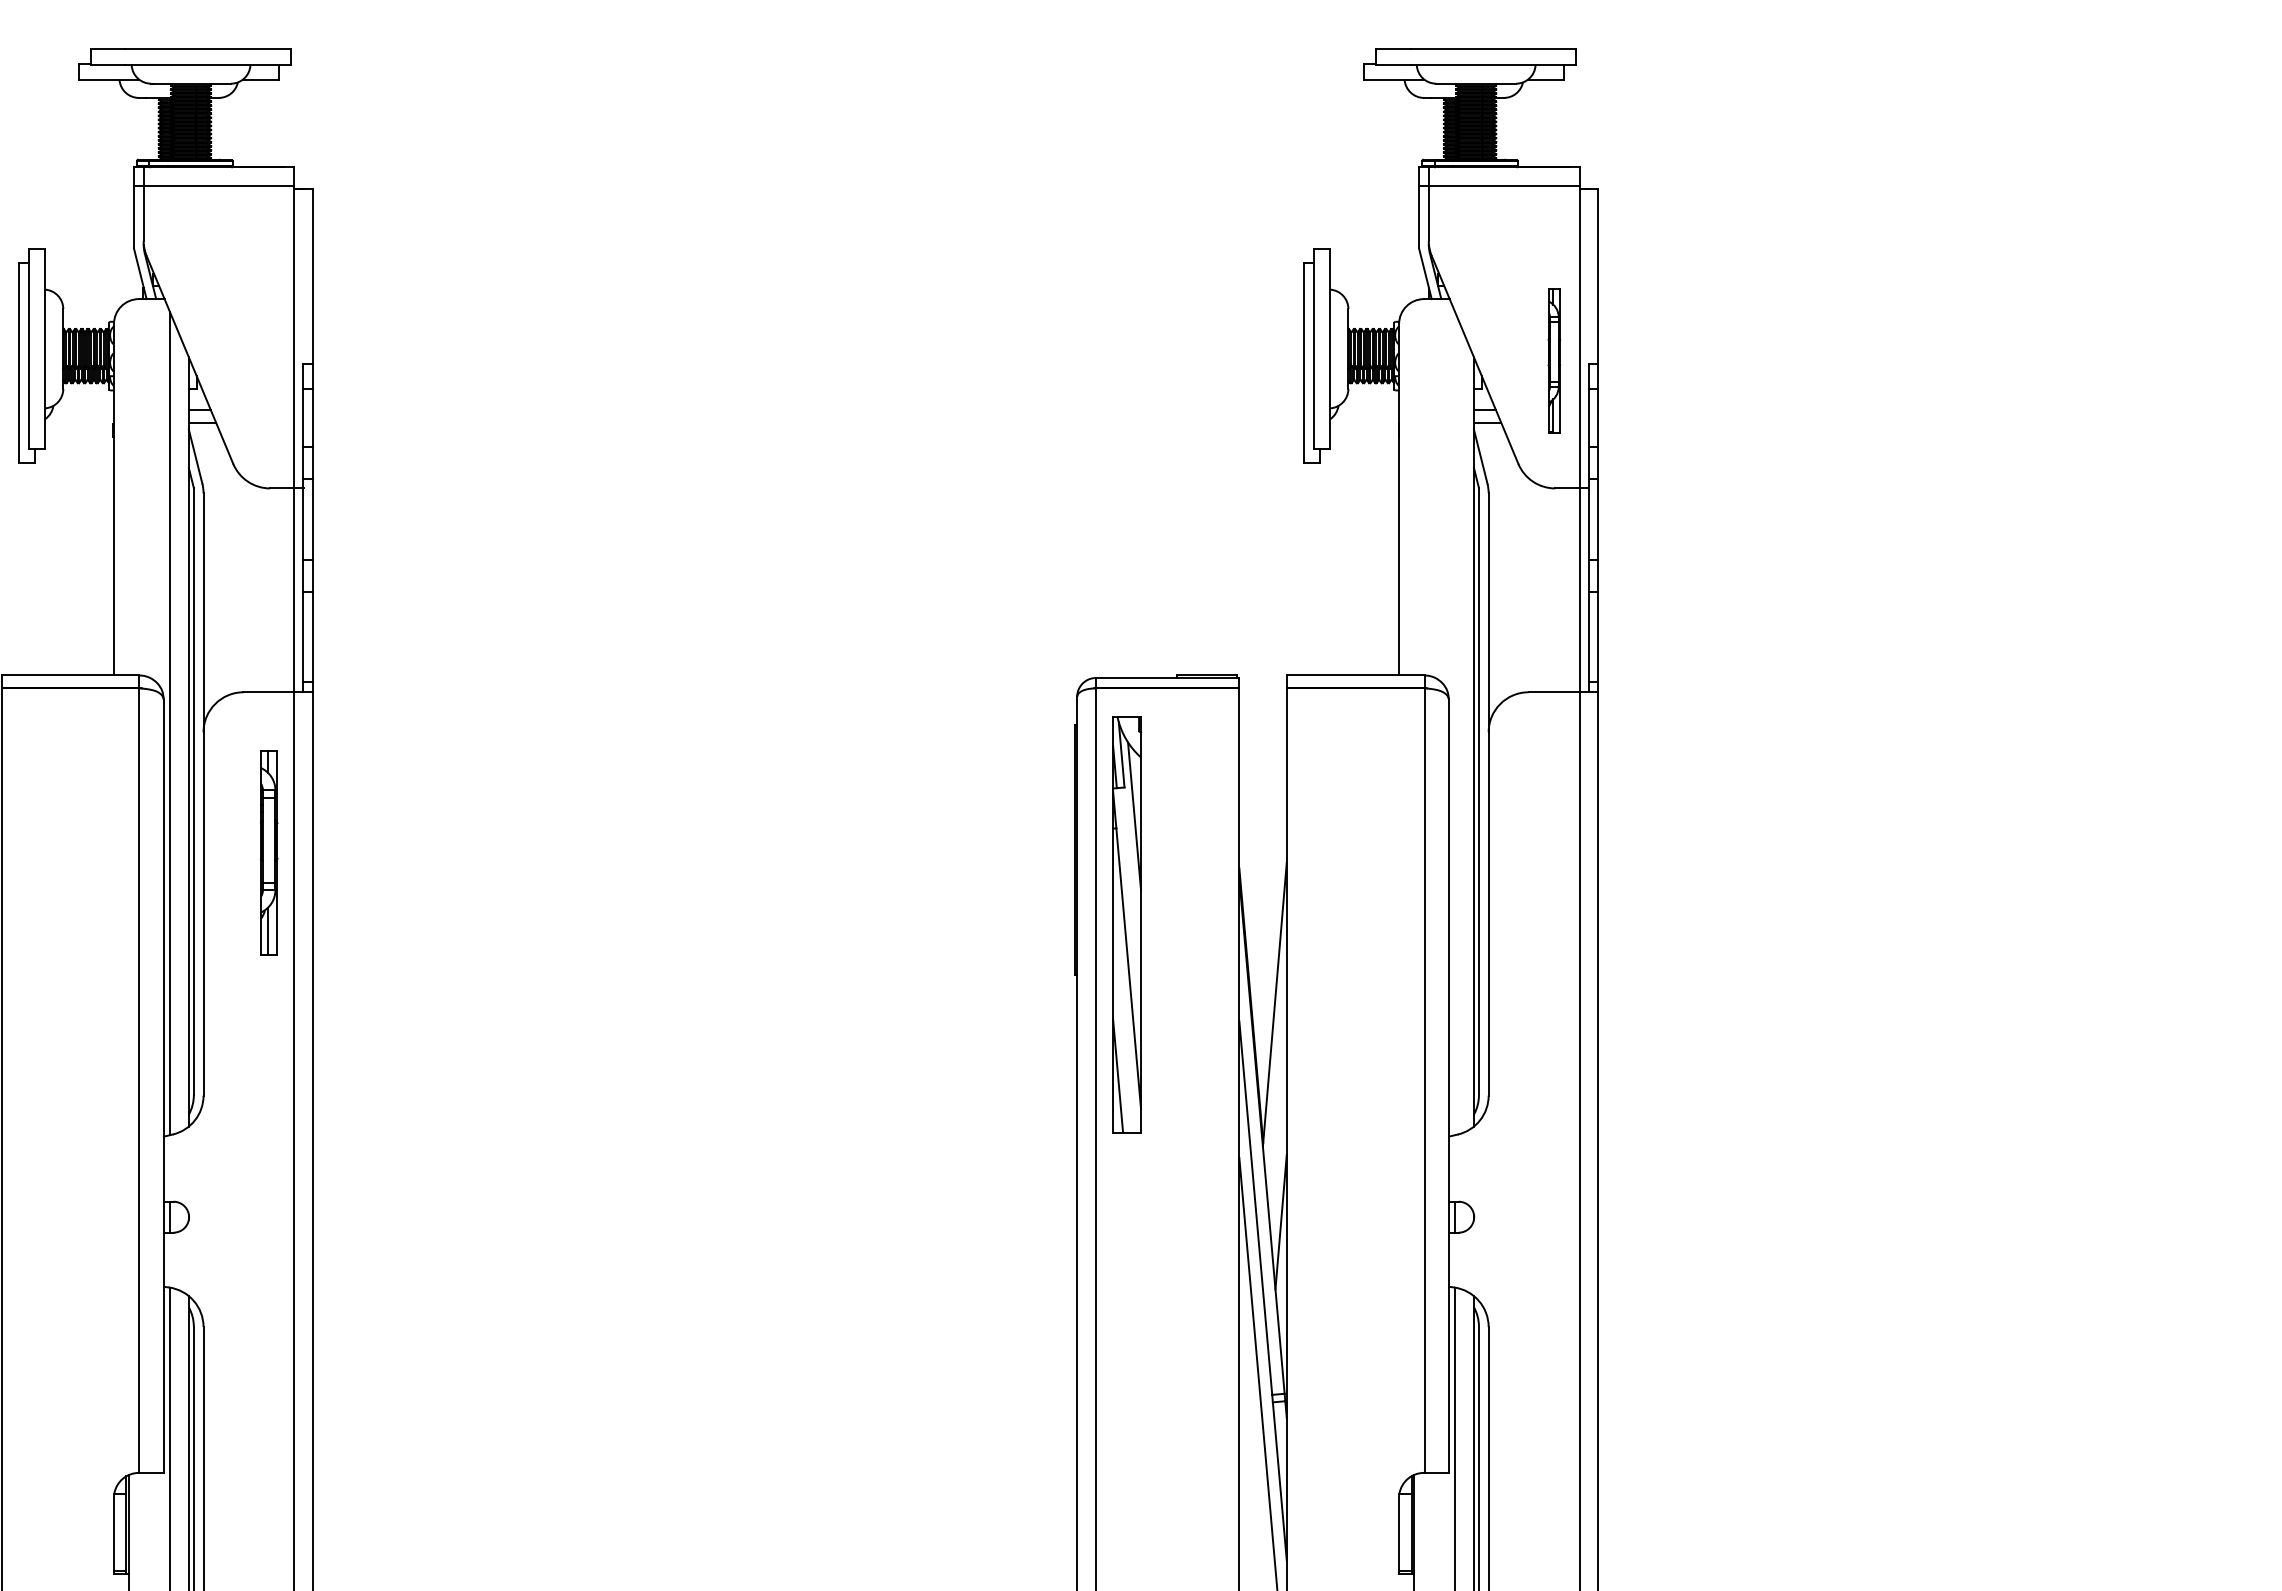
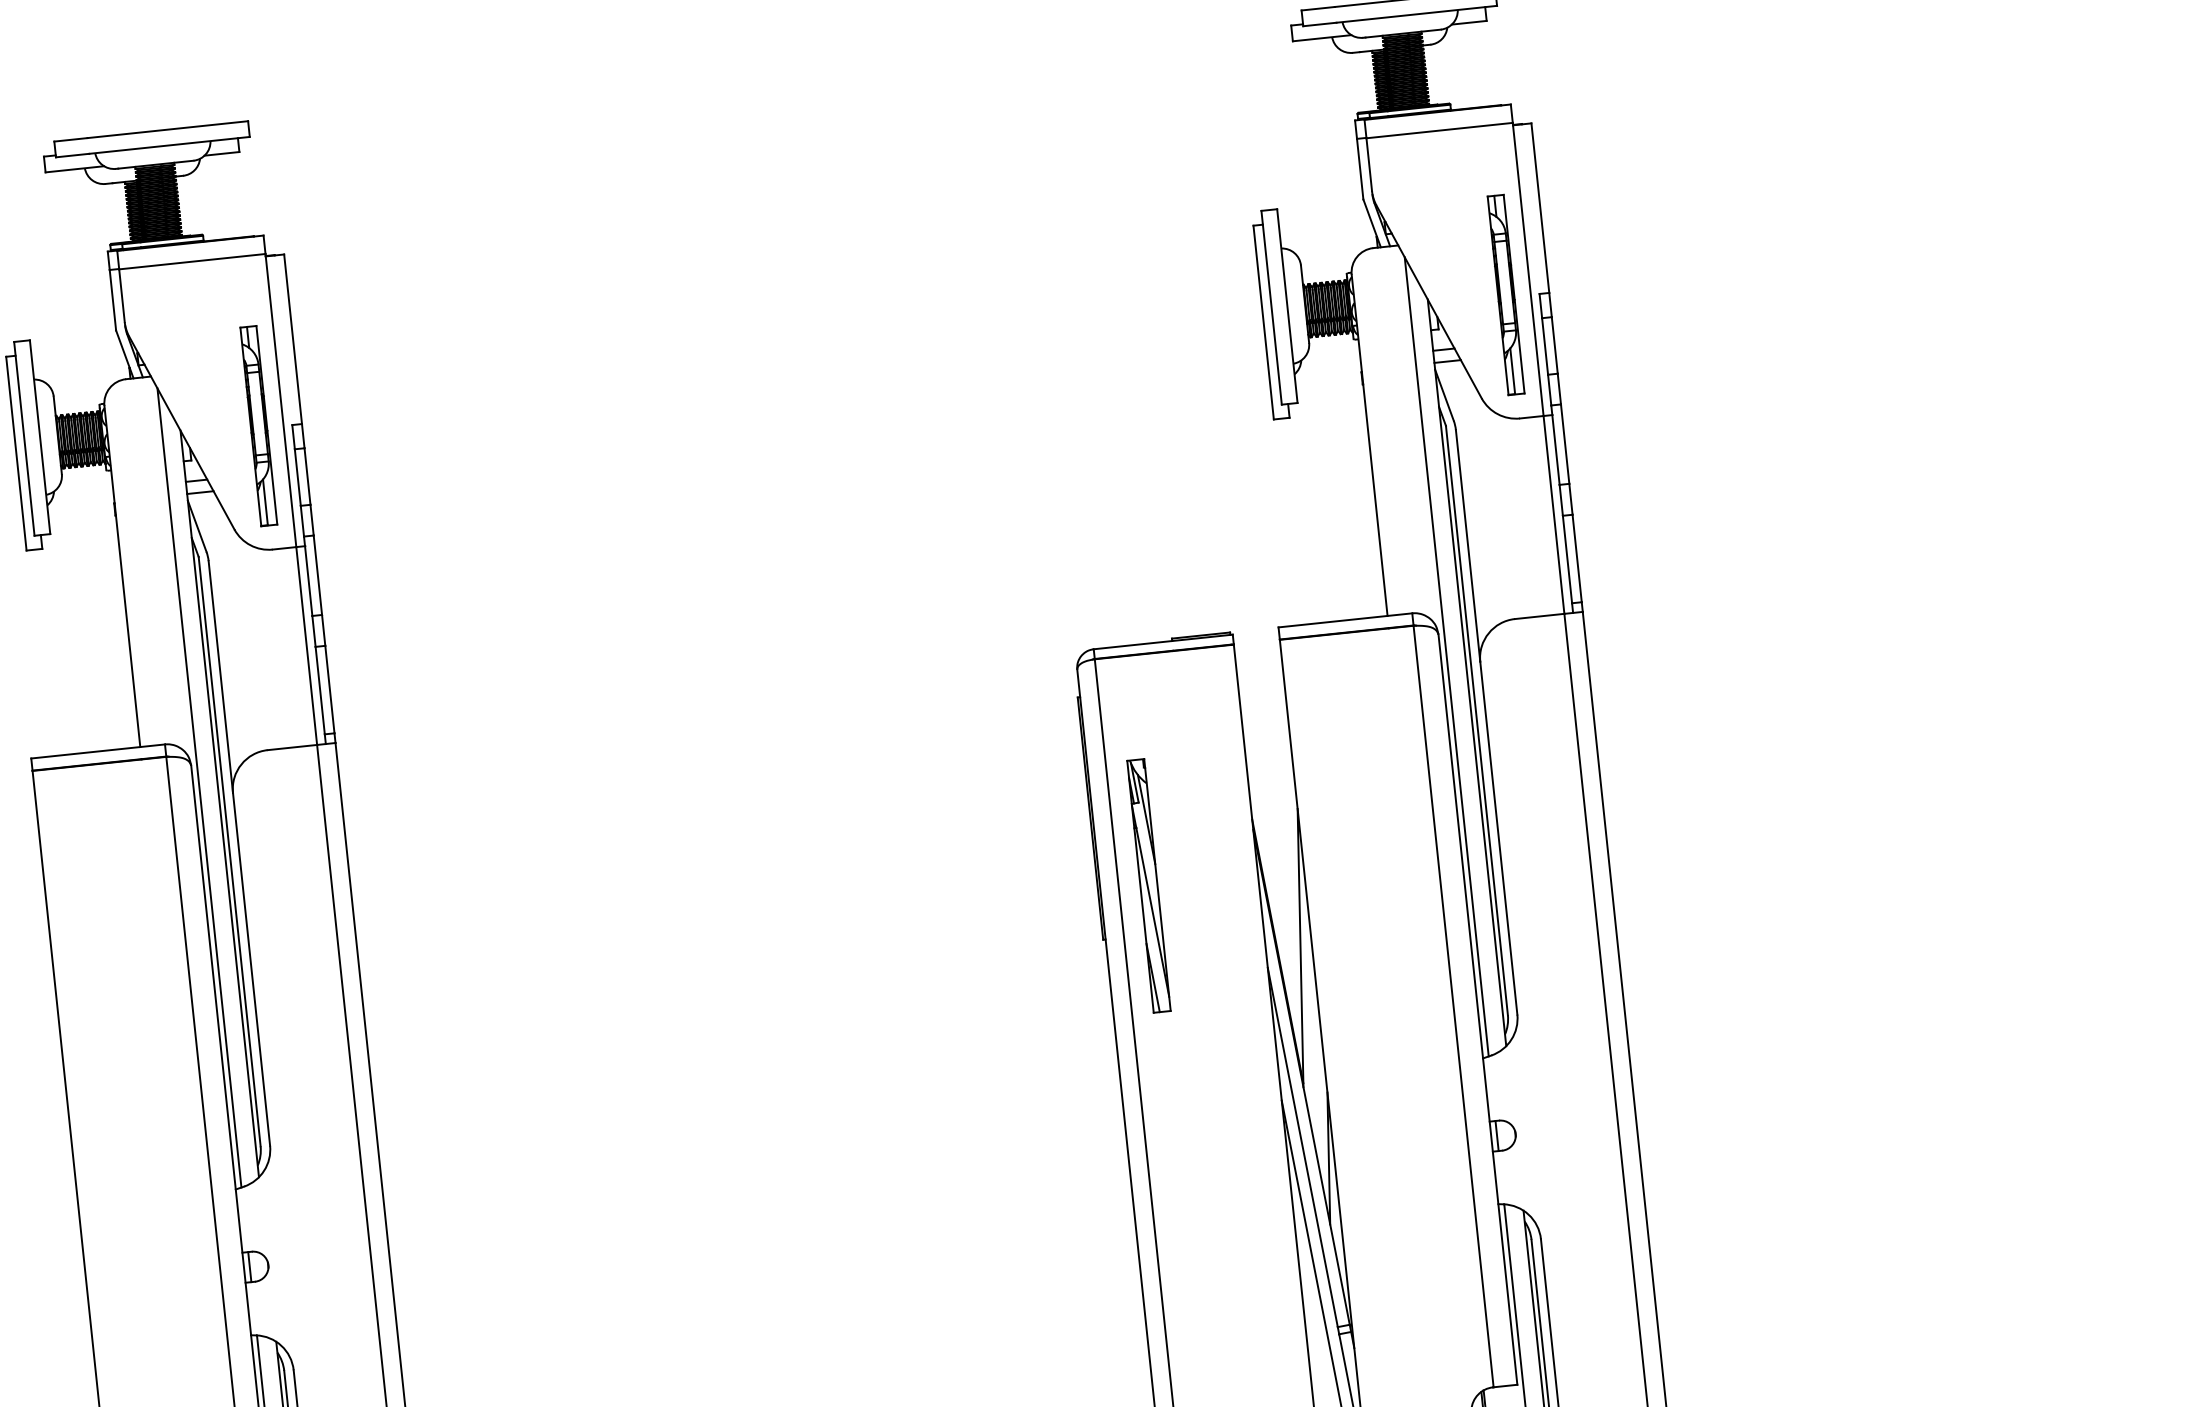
part: (1554, 360) -> (1506, 294), size x1.43
line: (1455, 723) -> (1447, 656), added
part: (268, 852) -> (258, 425), moved
part: (1126, 924) -> (1148, 885), size x0.62

